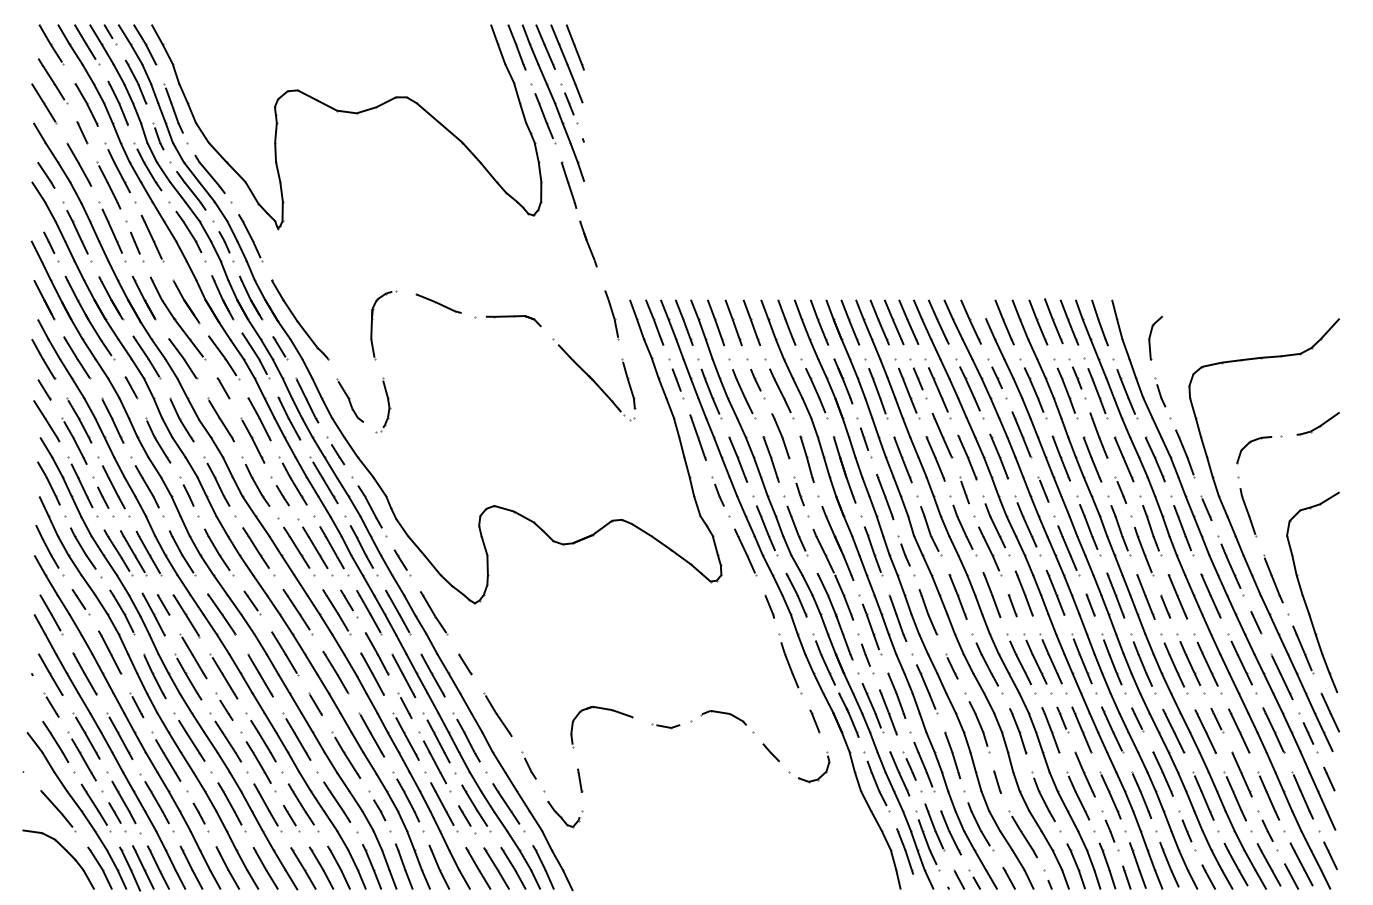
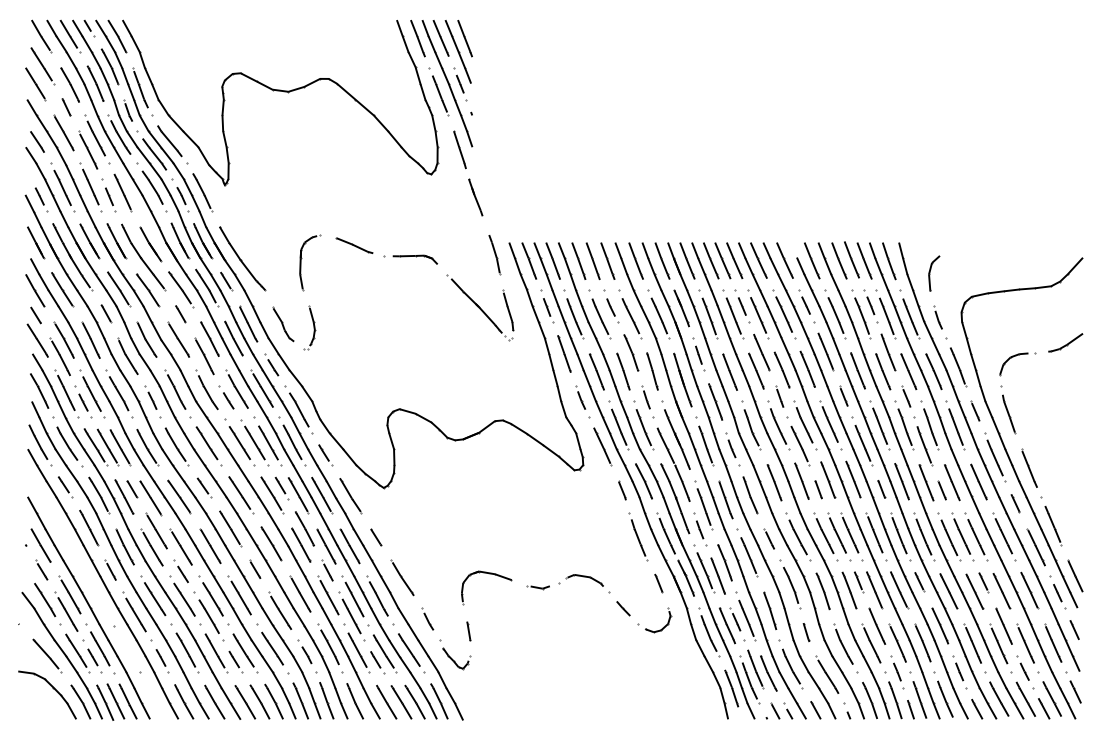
part: (1303, 594) -> (1053, 480), removed
part: (121, 741) -> (98, 599), removed

